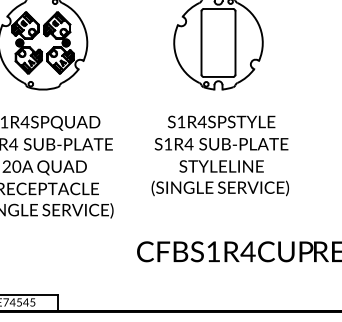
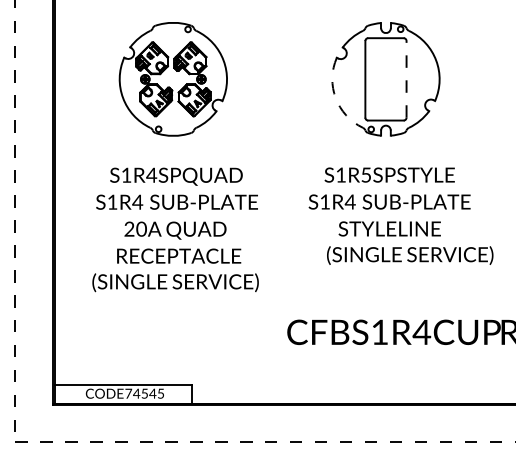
line: (235, 42) -> (406, 78), solid -> dashed
arc: (176, 58) -> (335, 98), solid -> dashed
text: (201, 121) -> (365, 174), S1R4SPSTYLE -> S1R5SPSTYLE
text: (220, 188) -> (410, 255), moved

